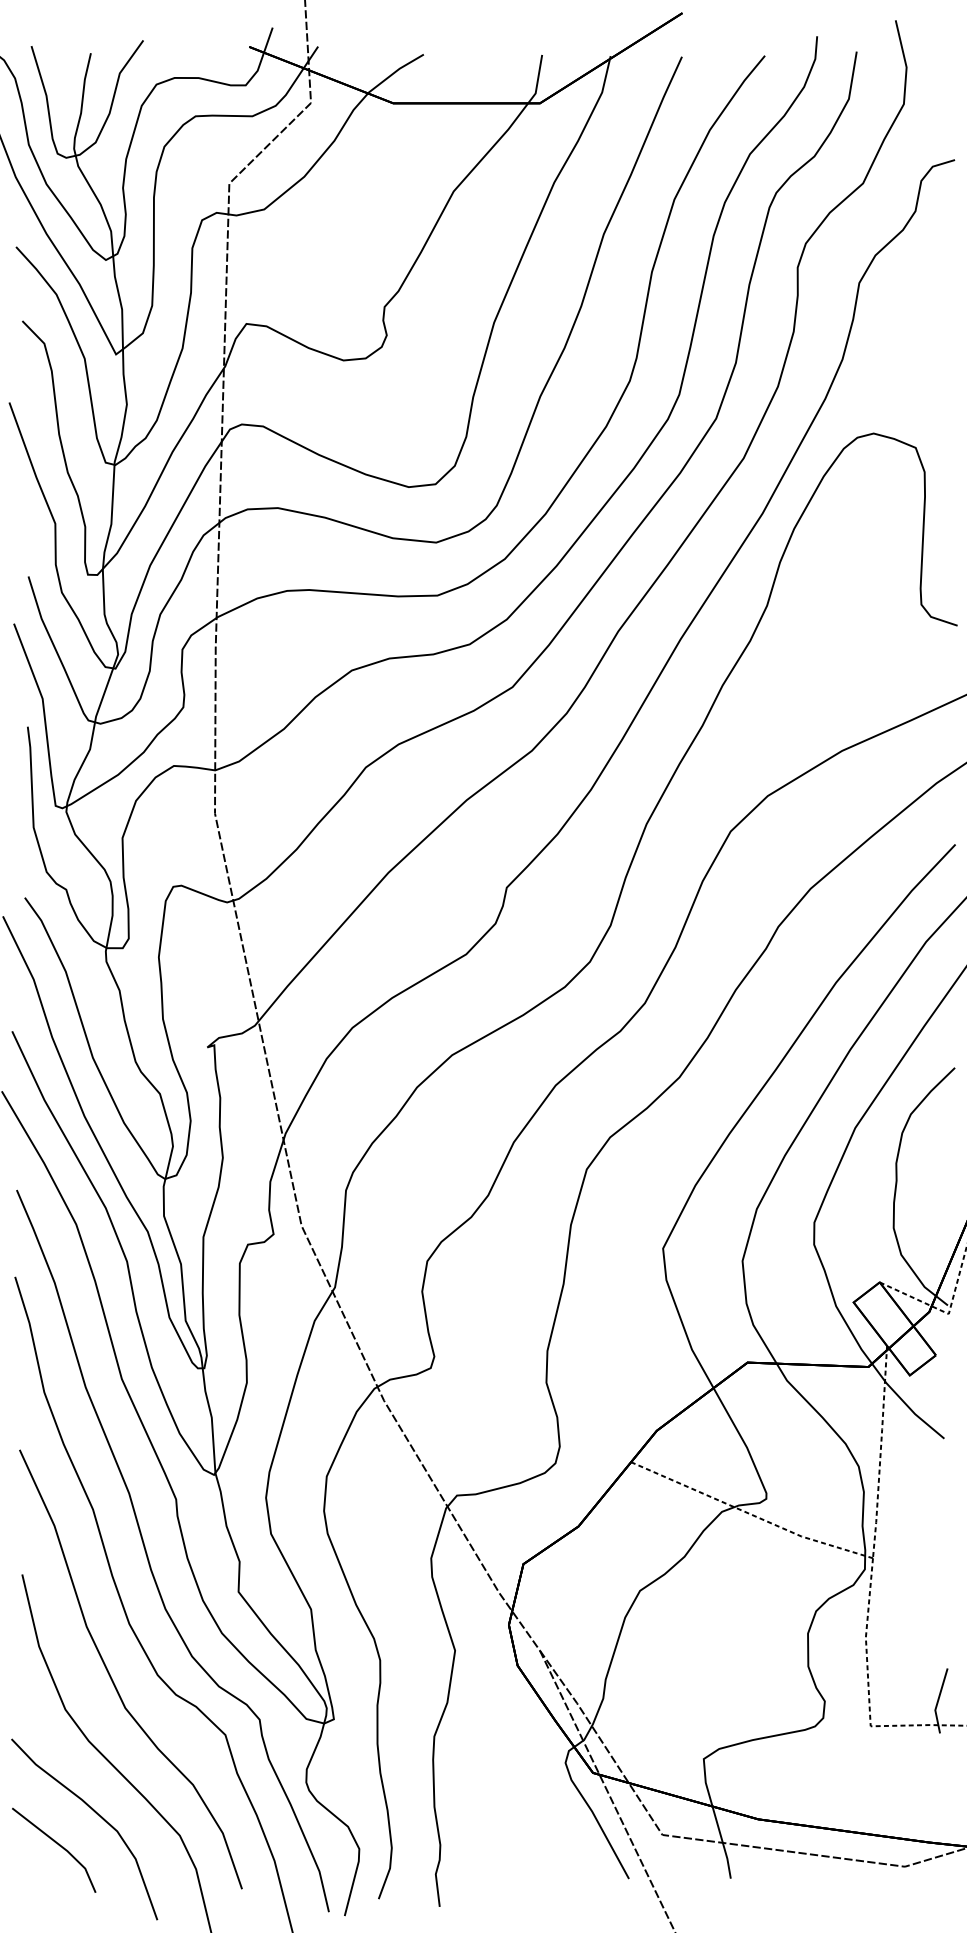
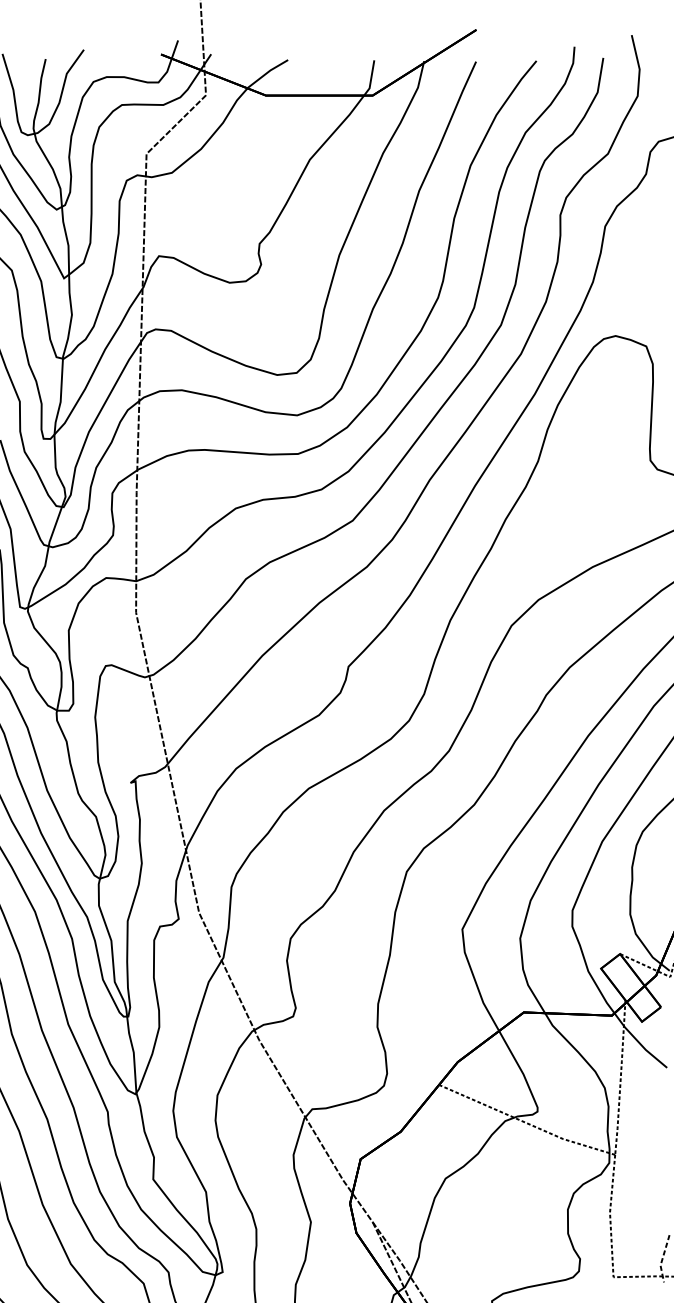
line: (937, 1701) -> (662, 1259), solid -> dashed

